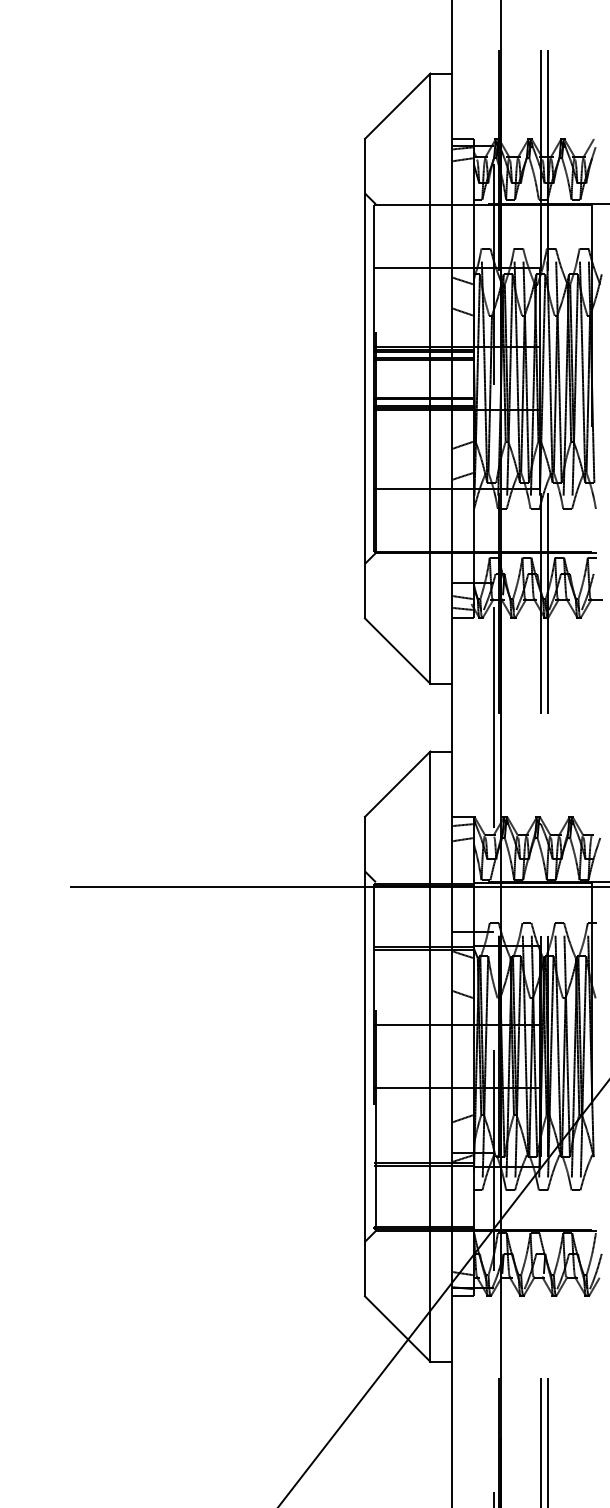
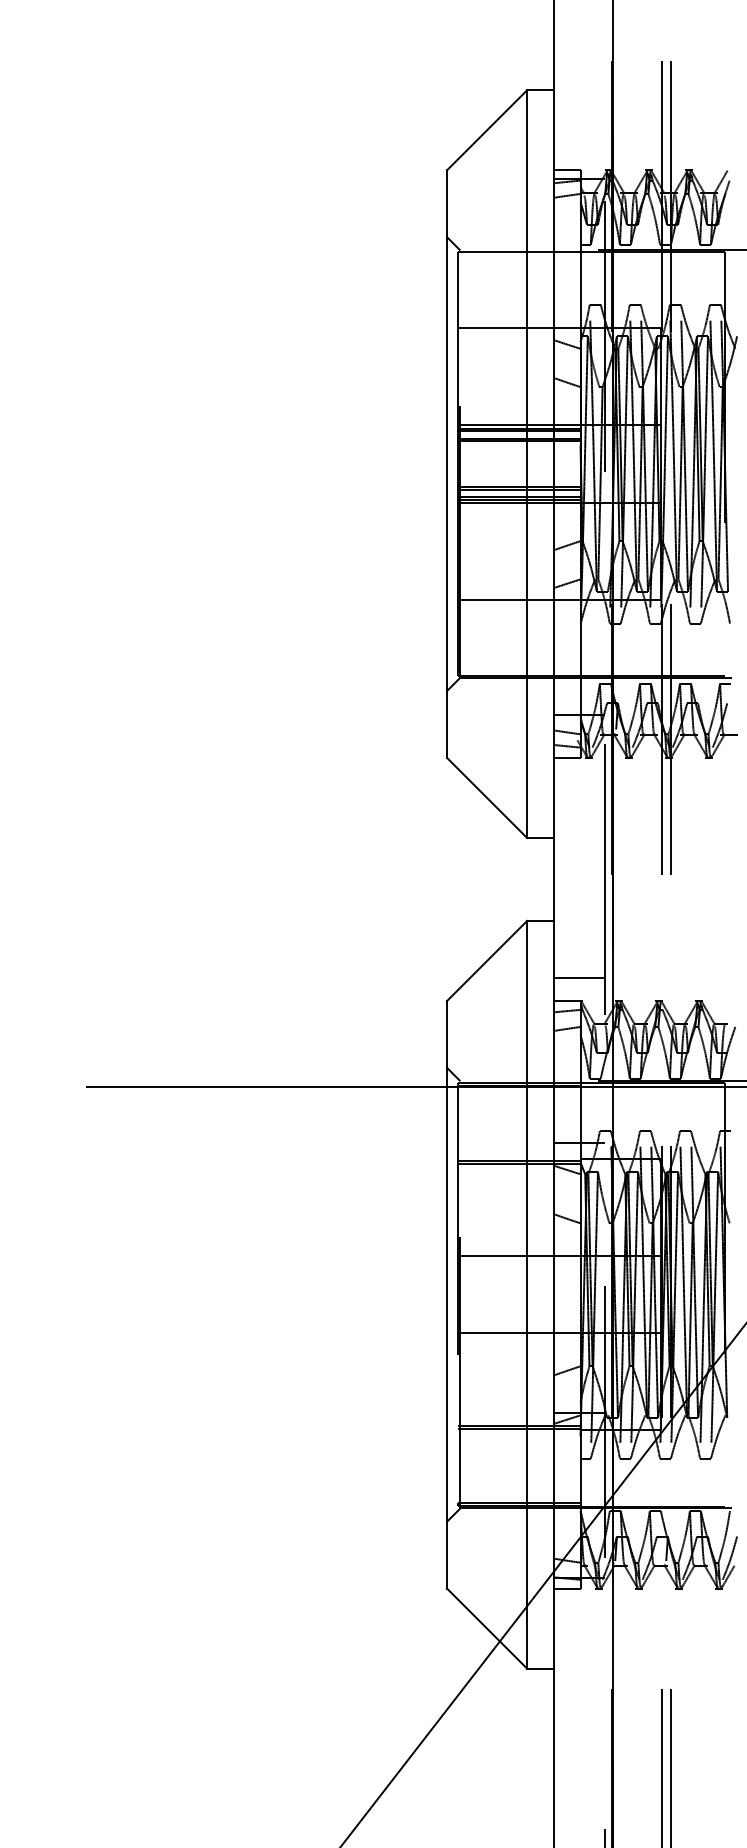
line: (472, 797) -> (578, 977), added

